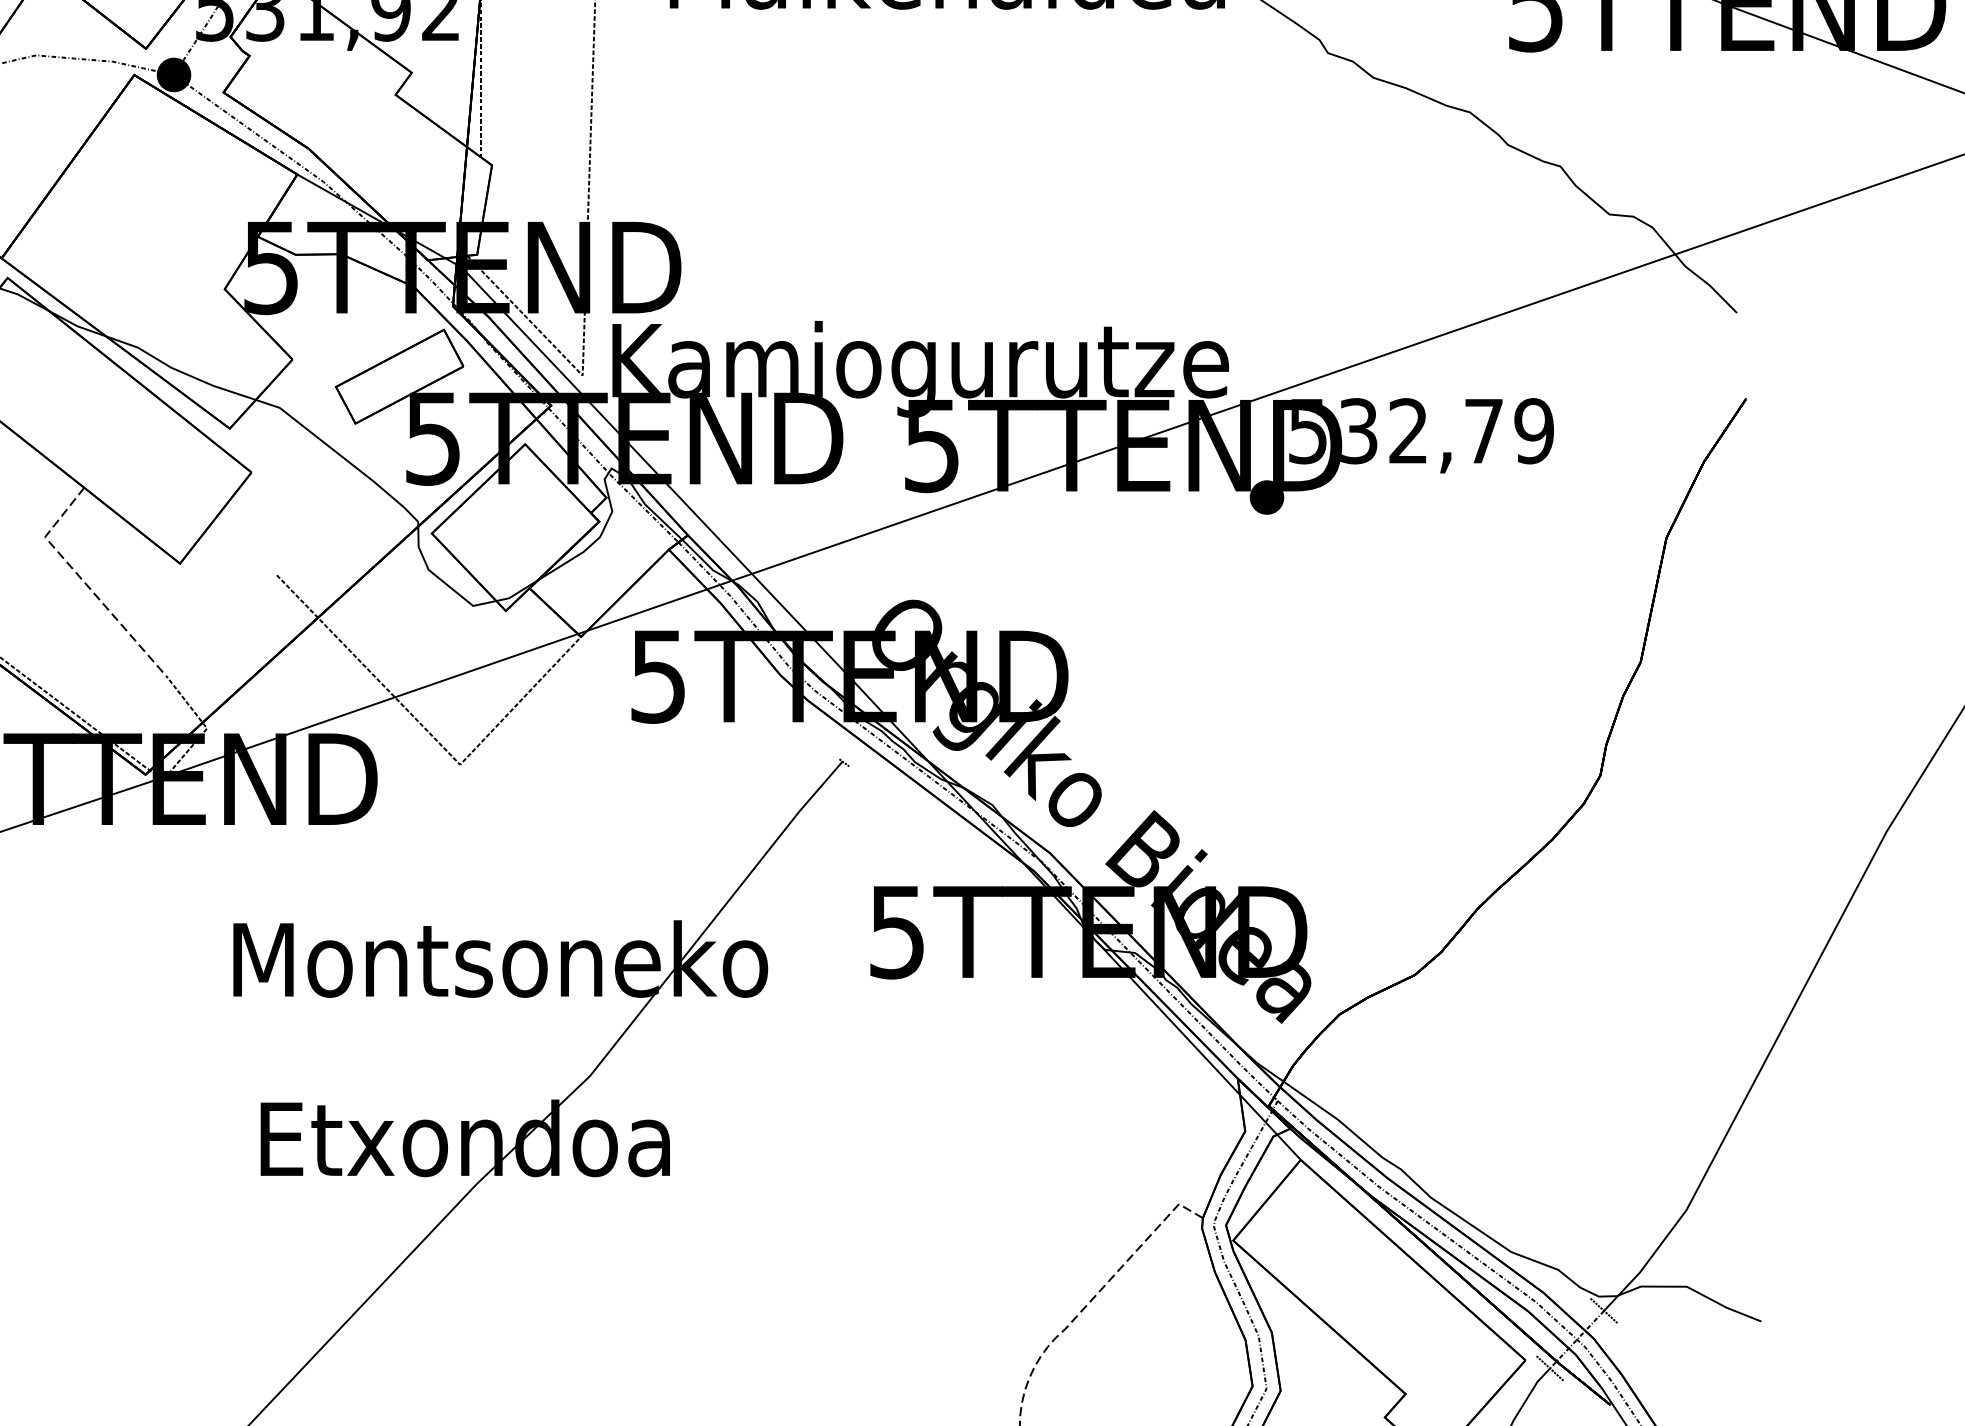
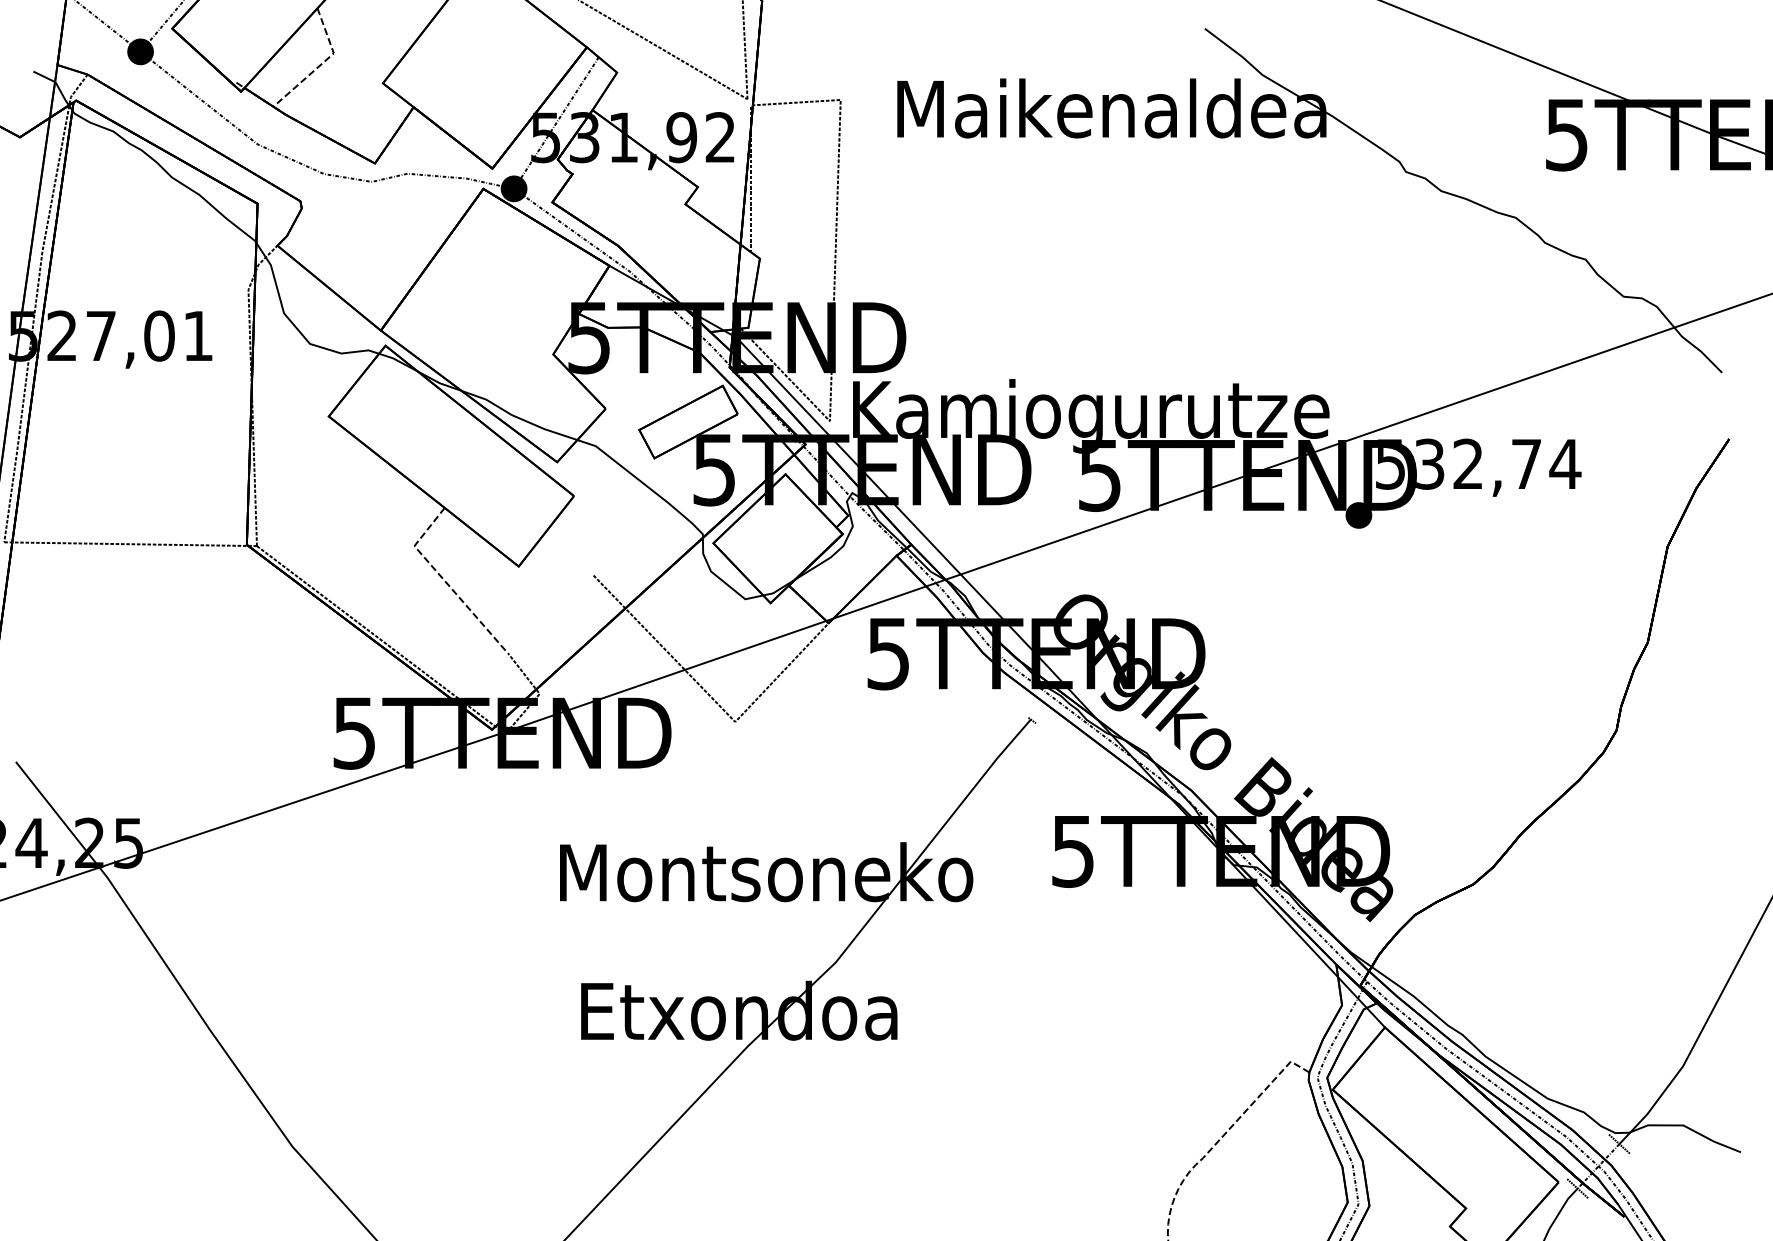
text: (1534, 430) -> (1565, 463), 532,79 -> 532,74

